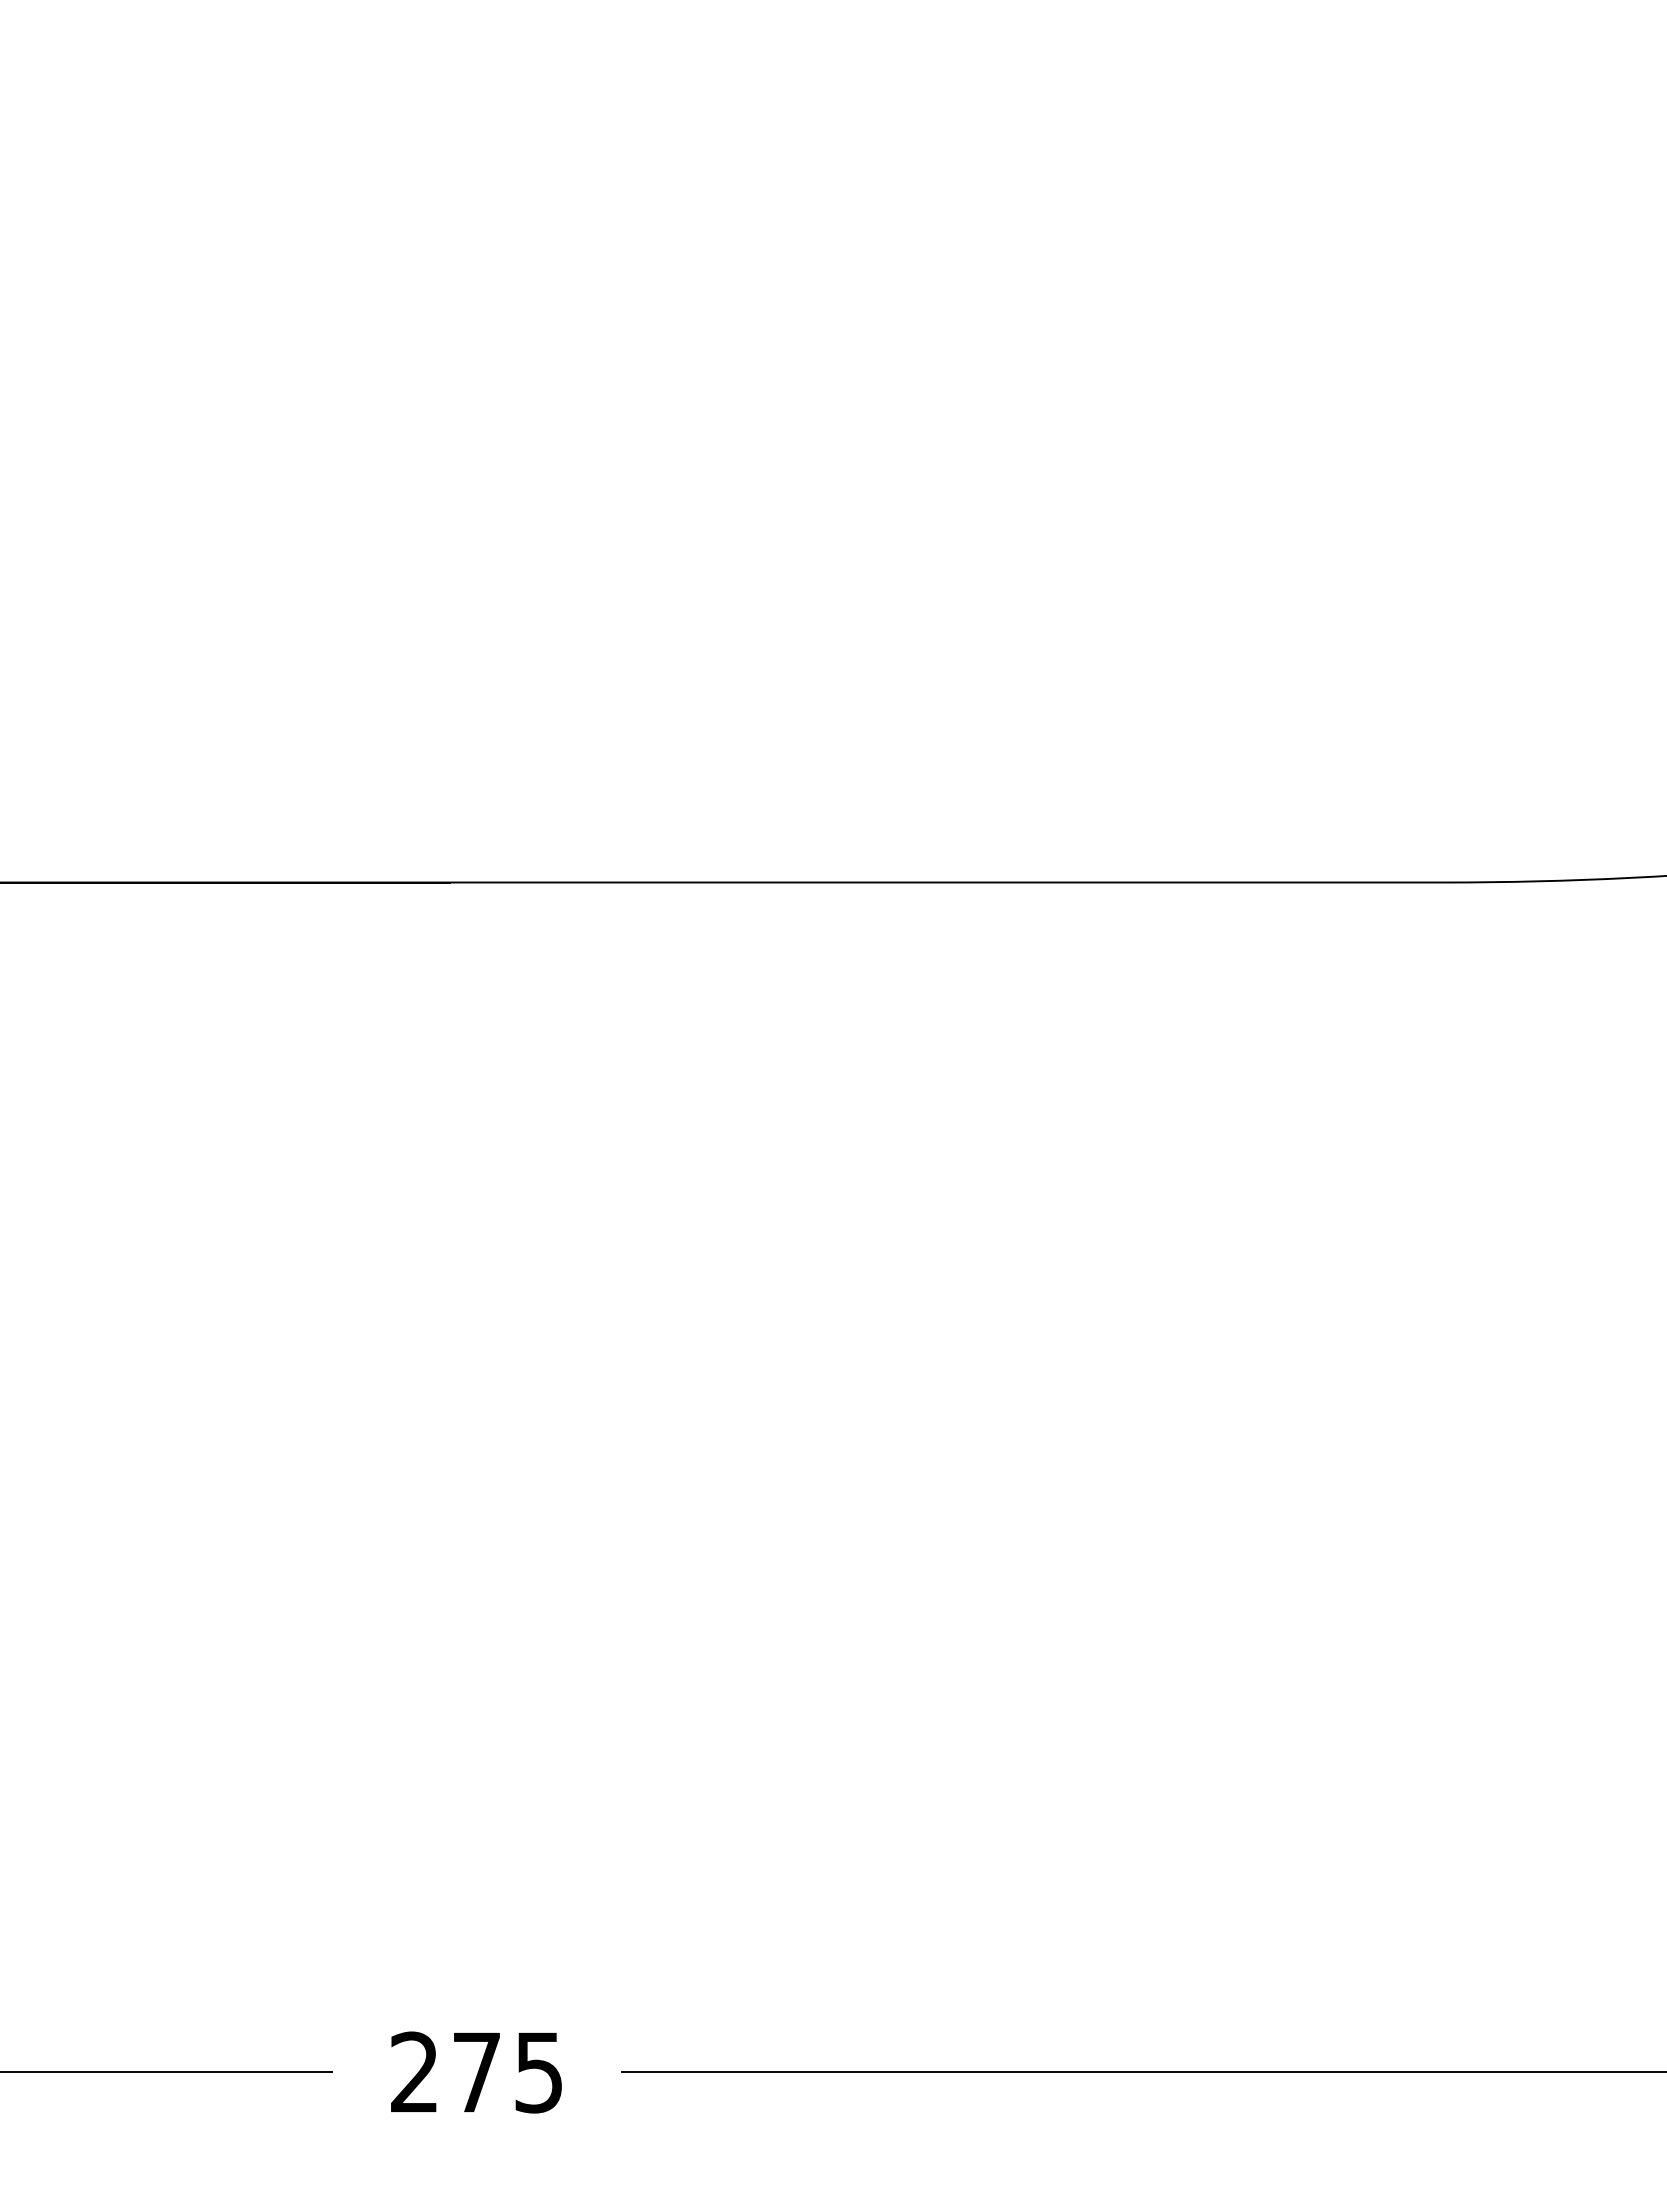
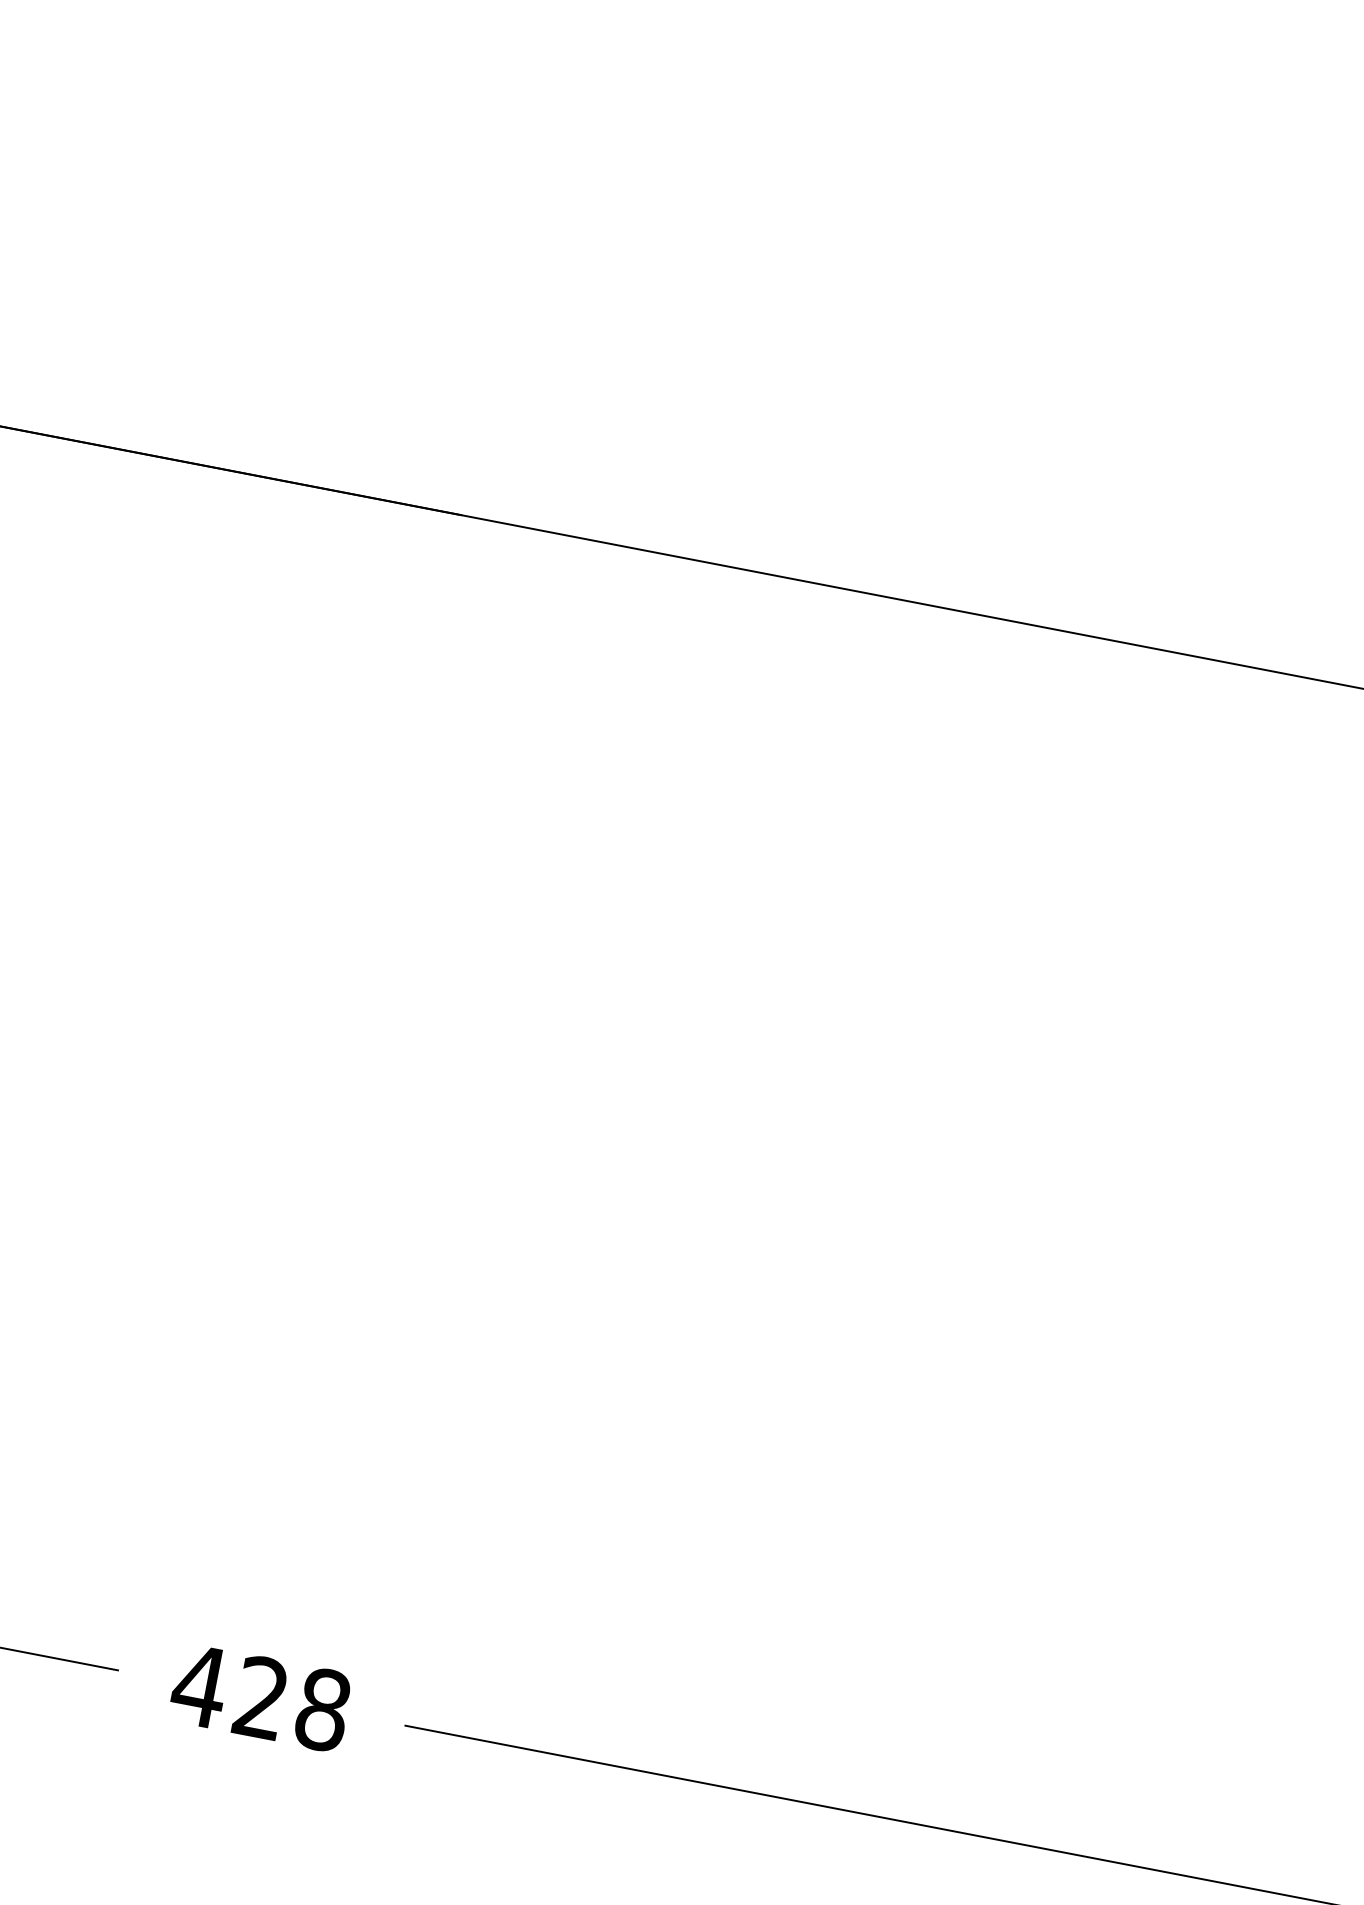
text: (475, 2072) -> (260, 1697), 275 -> 428

